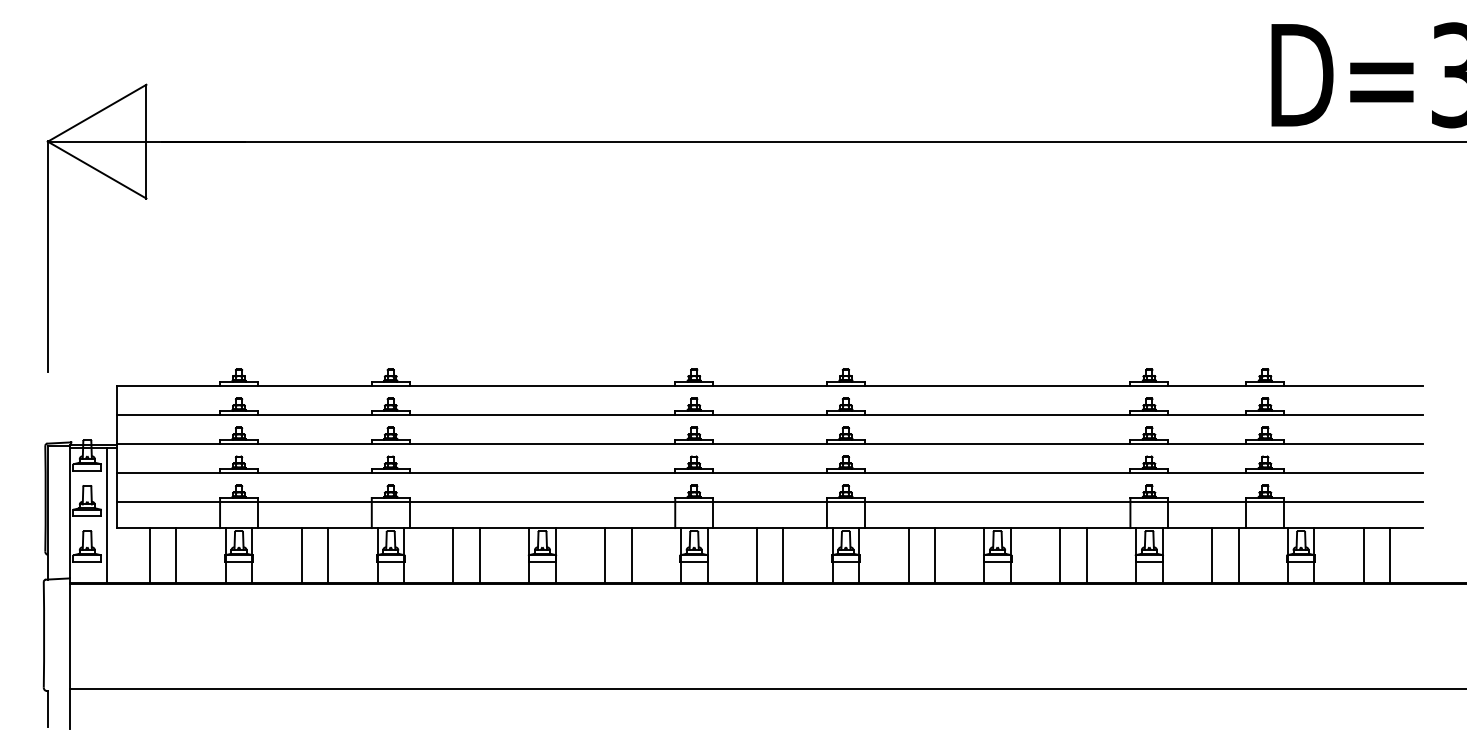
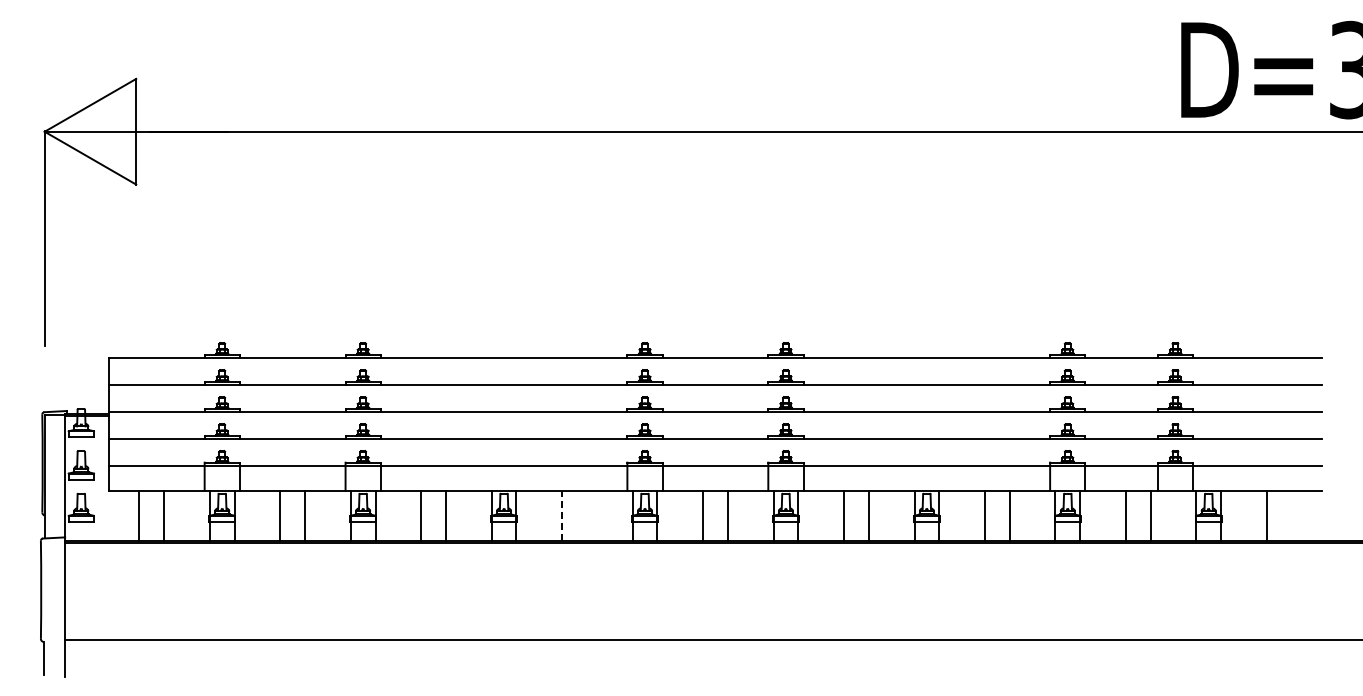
line: (107, 515) -> (100, 478), removed
line: (605, 554) -> (562, 515), solid -> dashed
line: (631, 554) -> (586, 515), removed
line: (1390, 554) -> (1291, 515), removed

